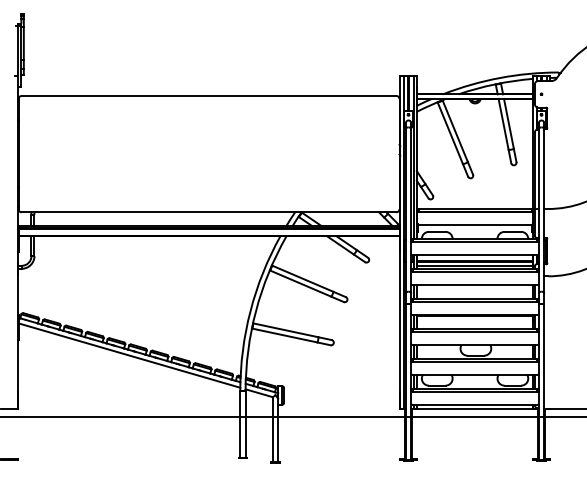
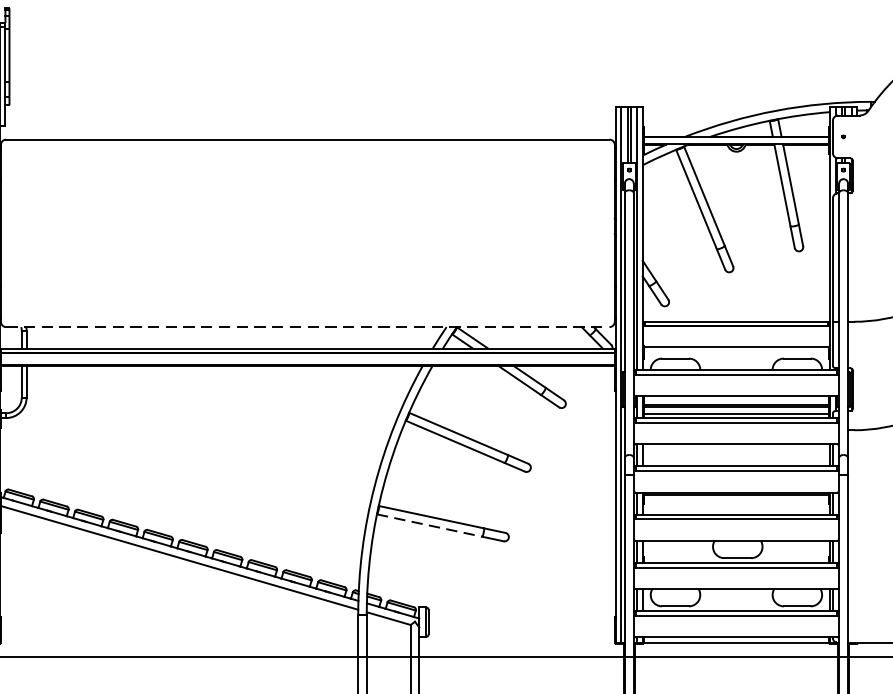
line: (209, 212) -> (308, 327), solid -> dashed
line: (285, 335) -> (431, 525), solid -> dashed

